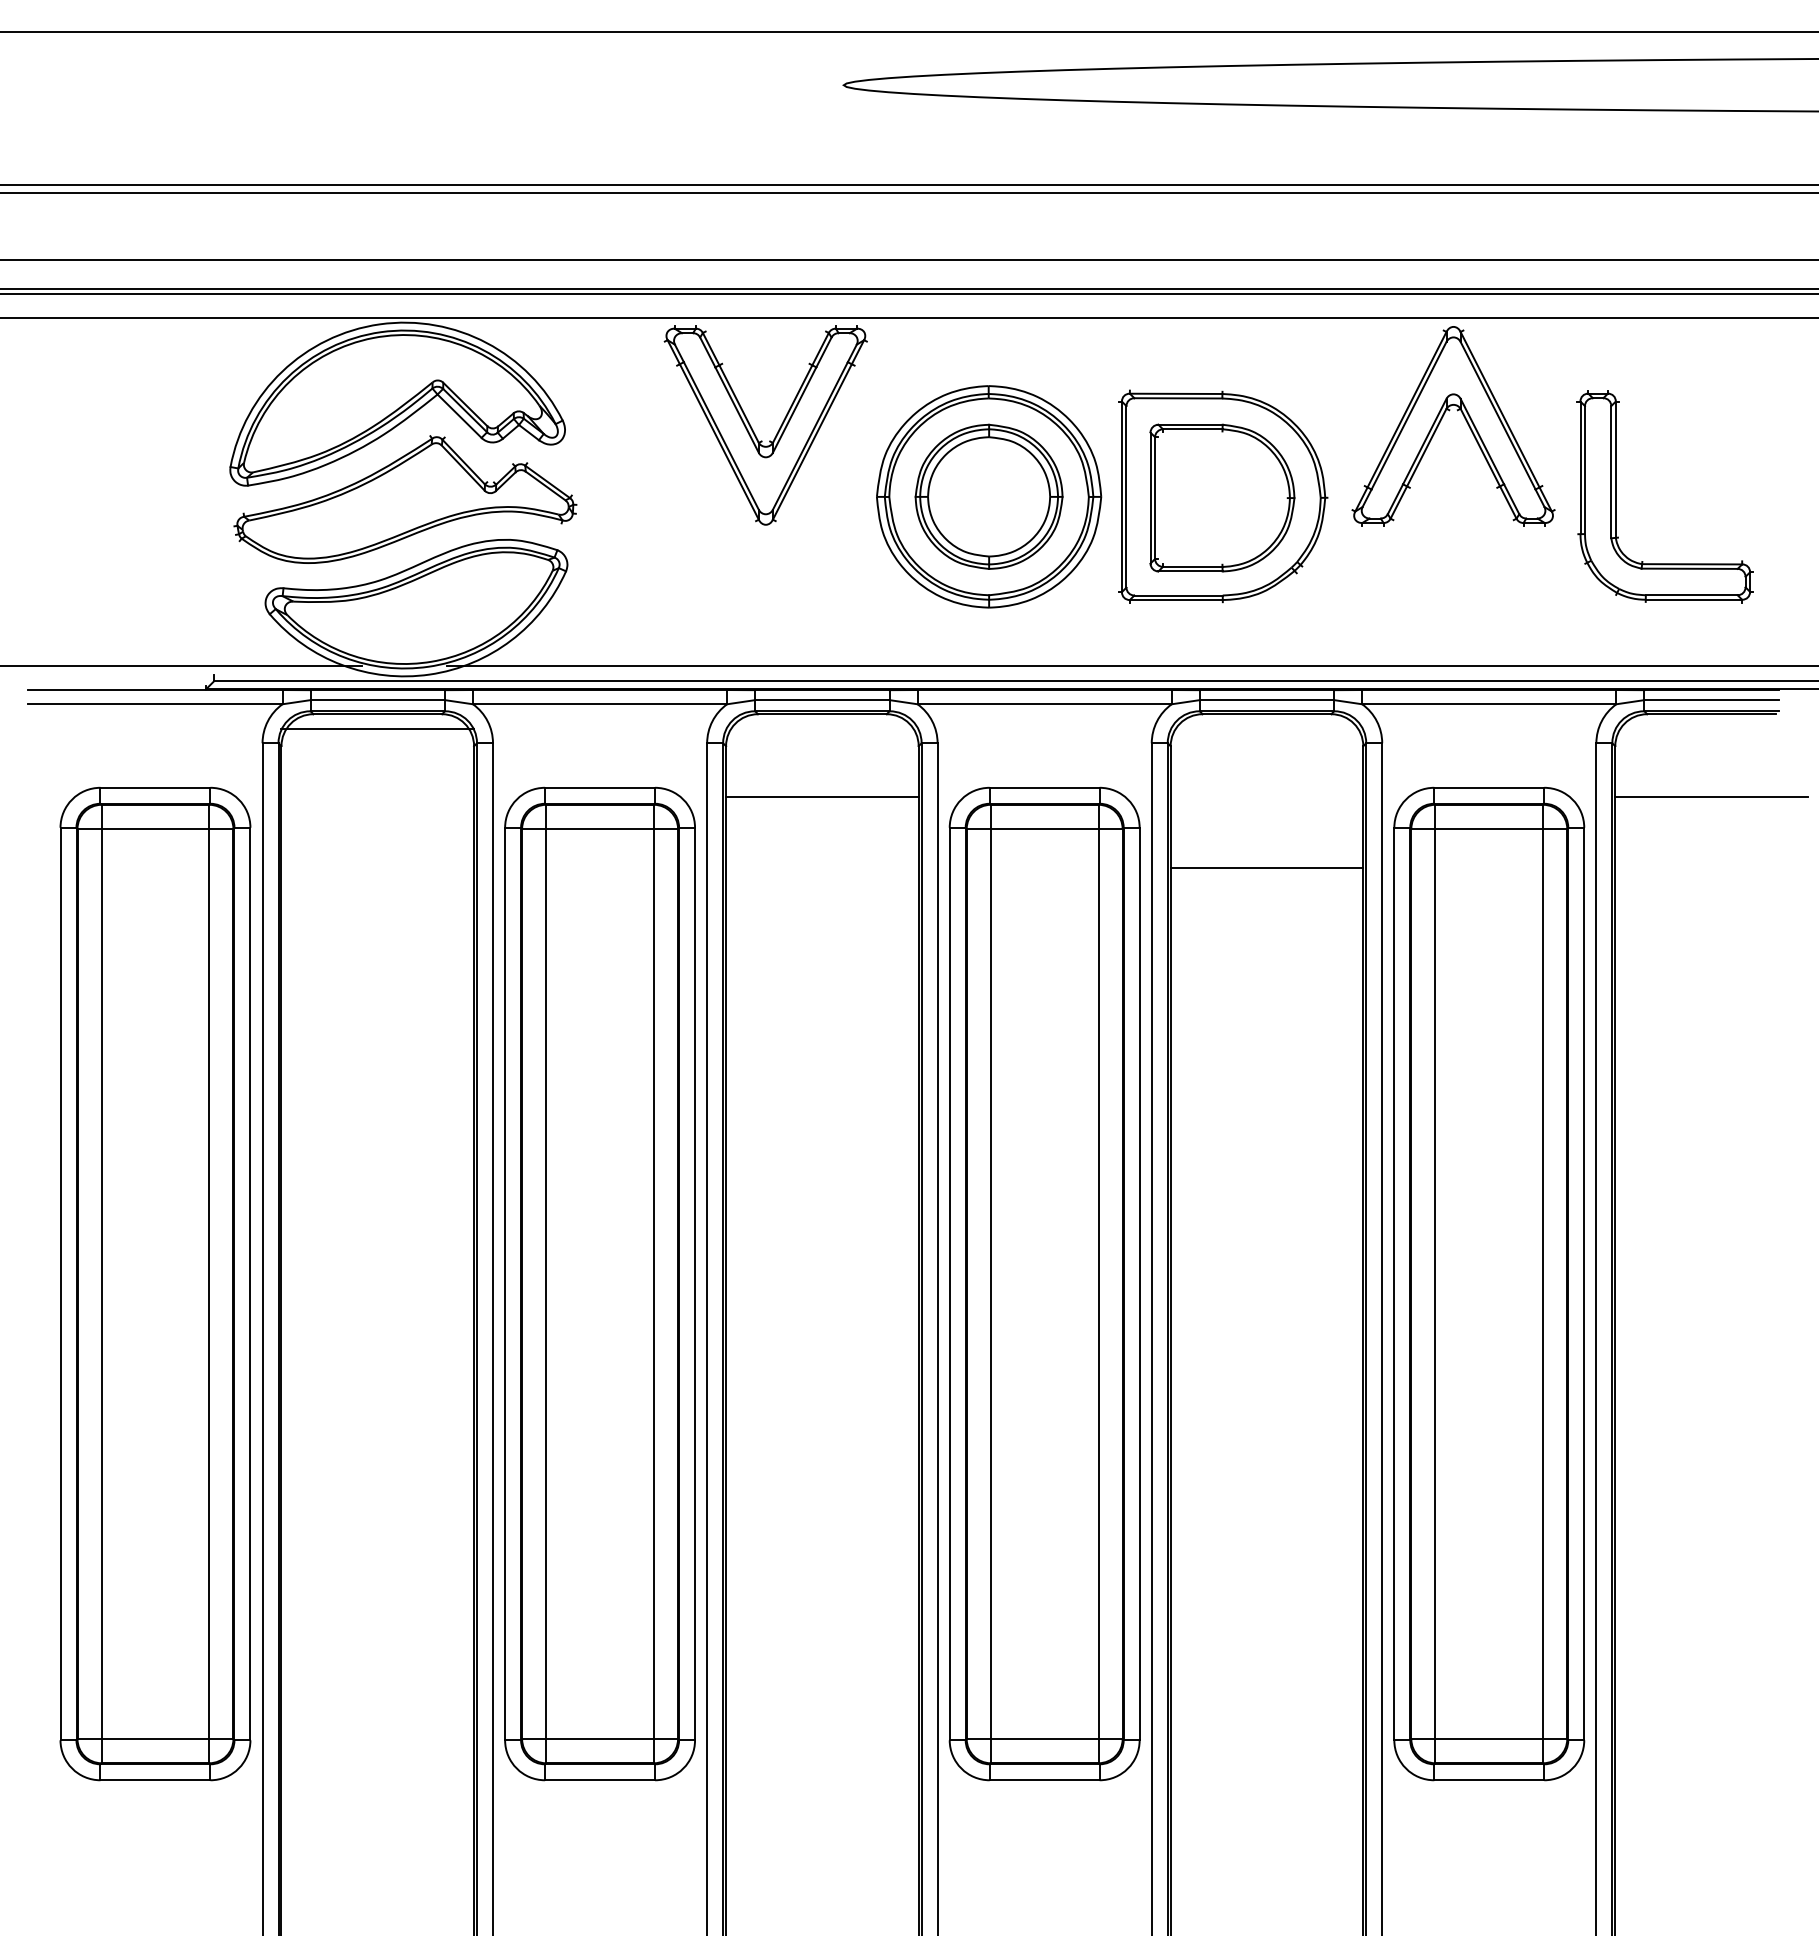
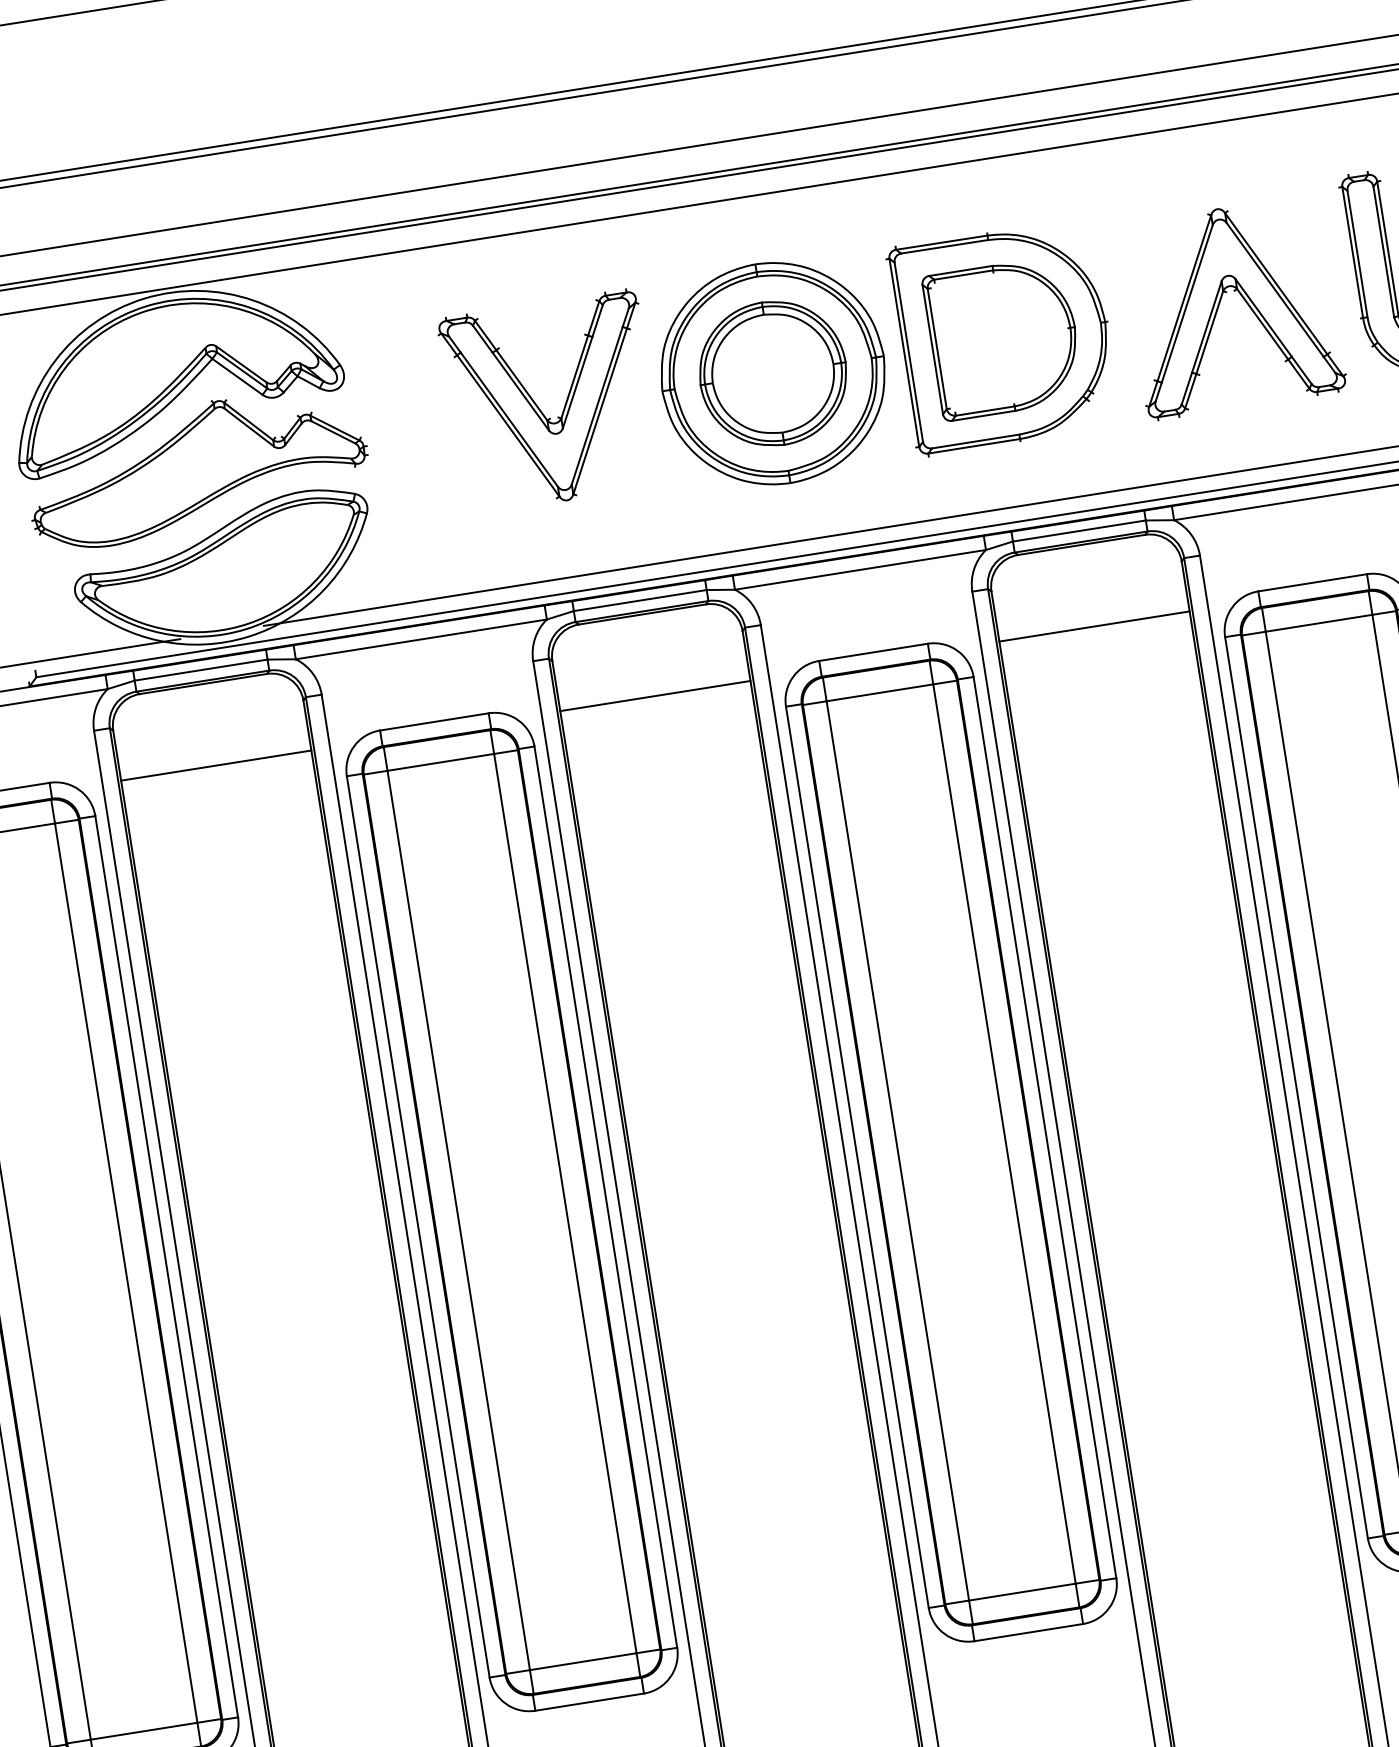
part: (1441, 421) -> (1220, 304), moved
part: (754, 431) -> (541, 410), moved
line: (377, 728) -> (215, 765), moved
line: (1266, 867) -> (1093, 626), moved

